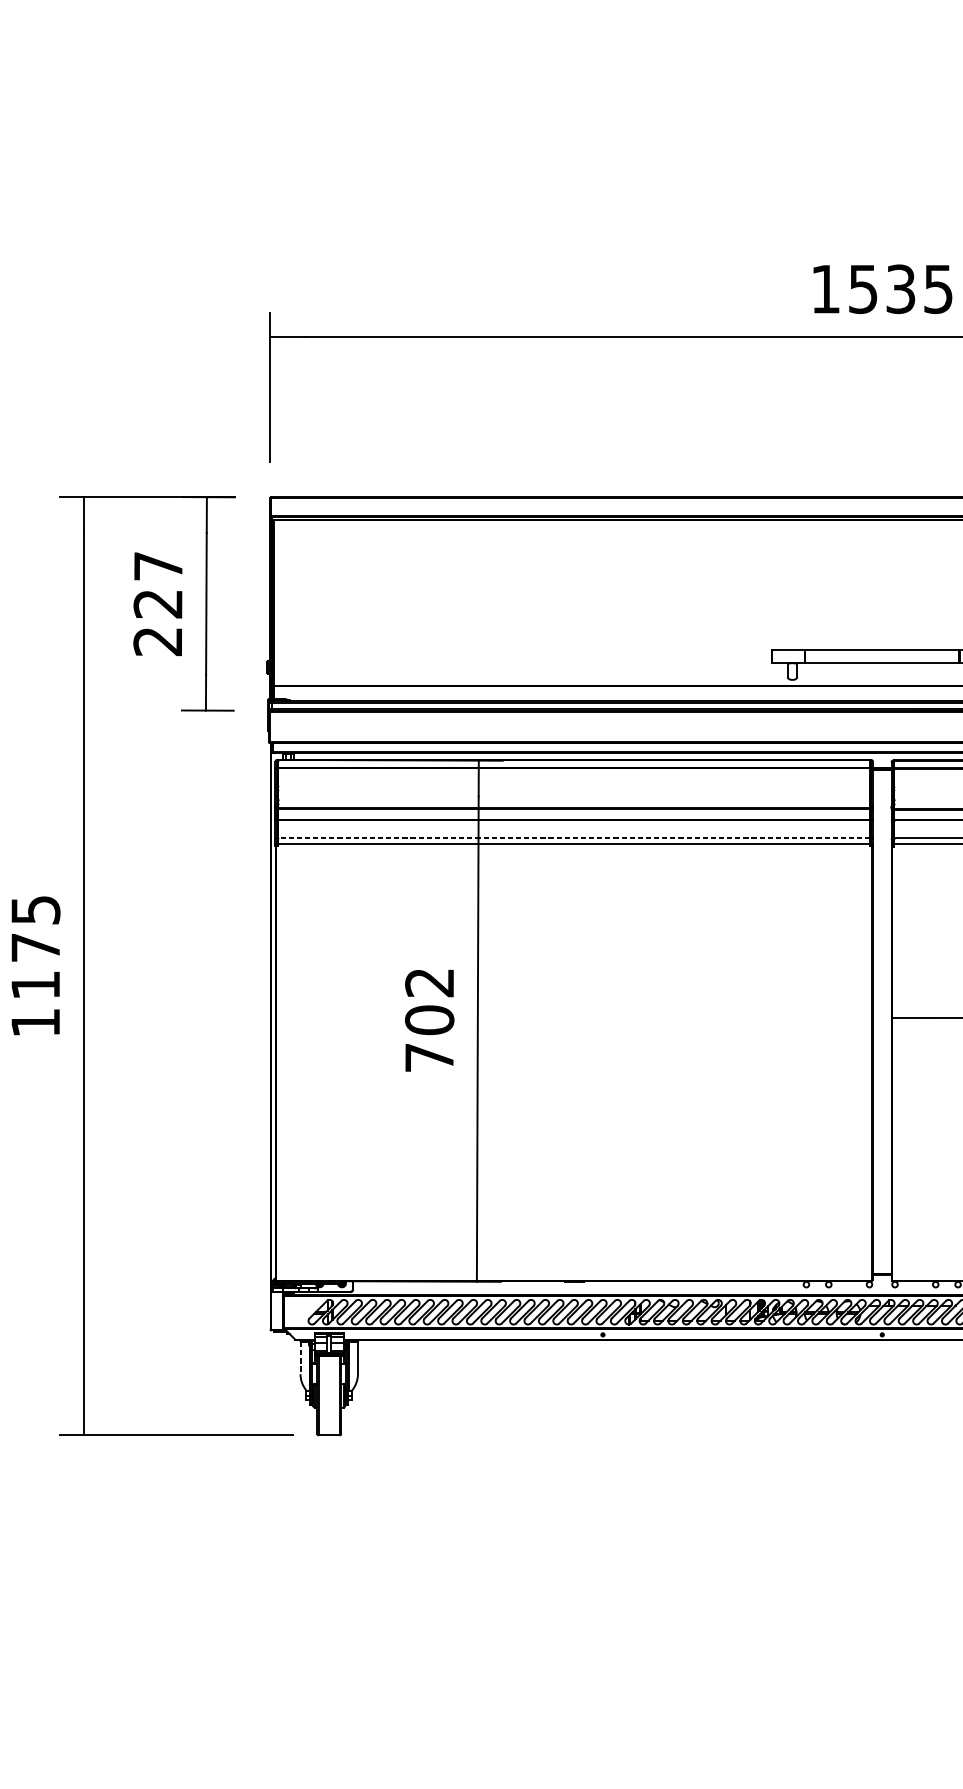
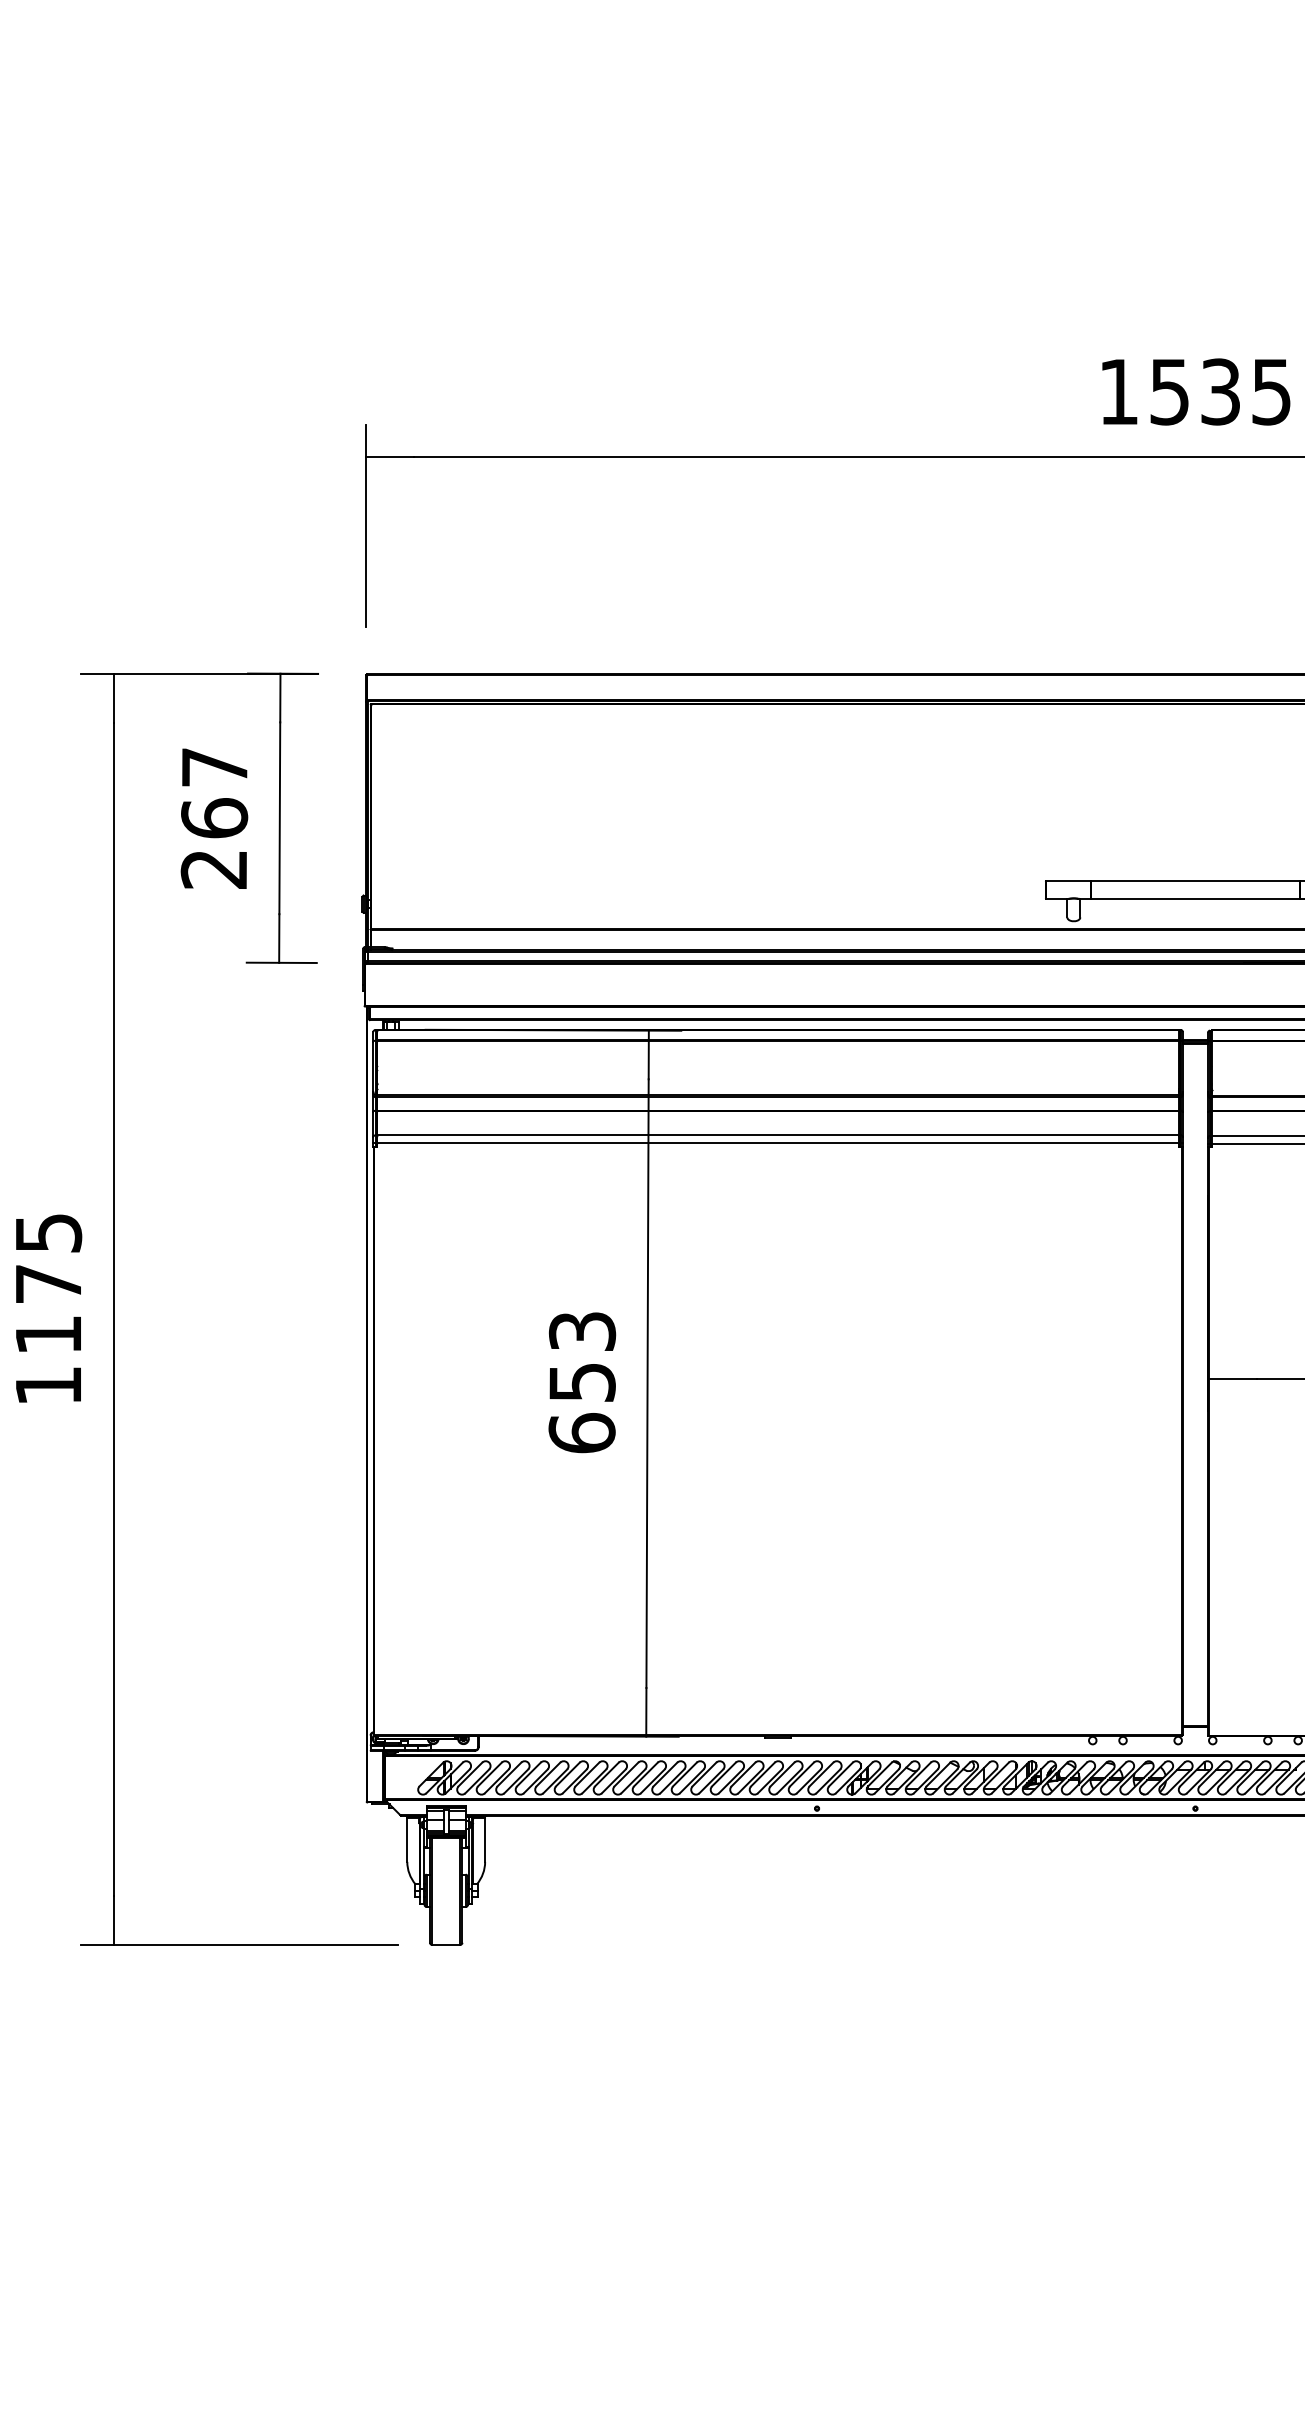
text: (158, 604) -> (214, 818), 227 -> 267
line: (573, 838) -> (777, 1135), dashed -> solid
text: (429, 1020) -> (582, 1382), 702 -> 653
line: (300, 1358) -> (407, 1840), dashed -> solid

